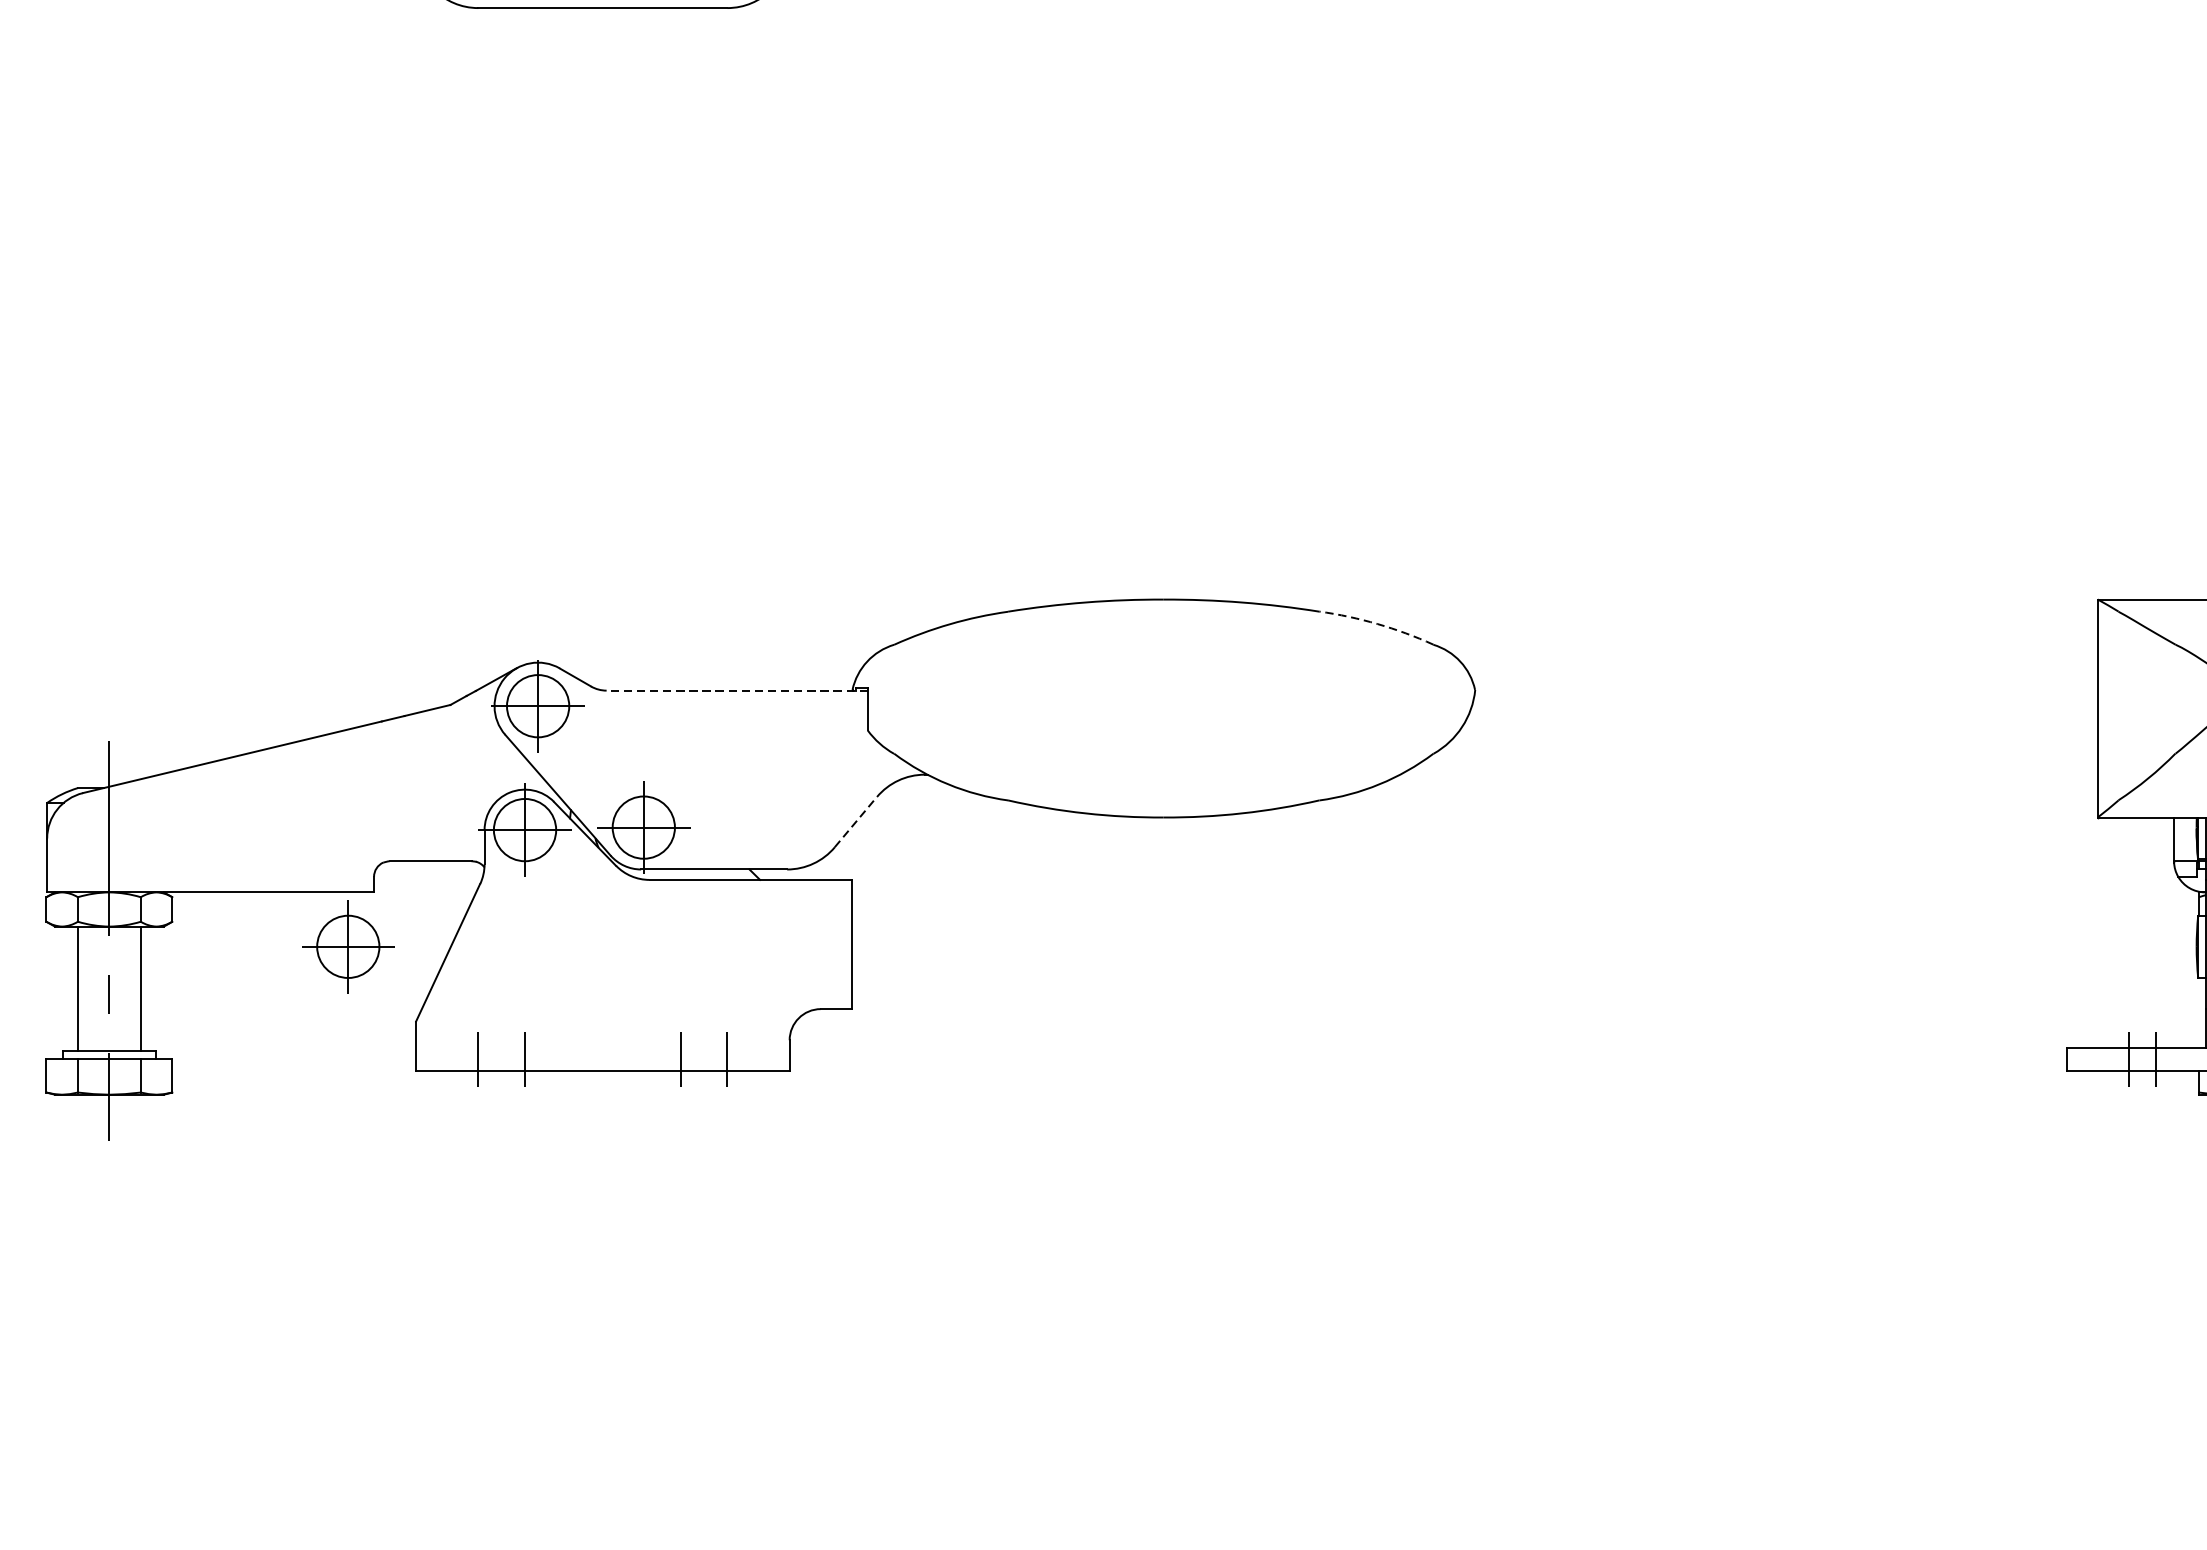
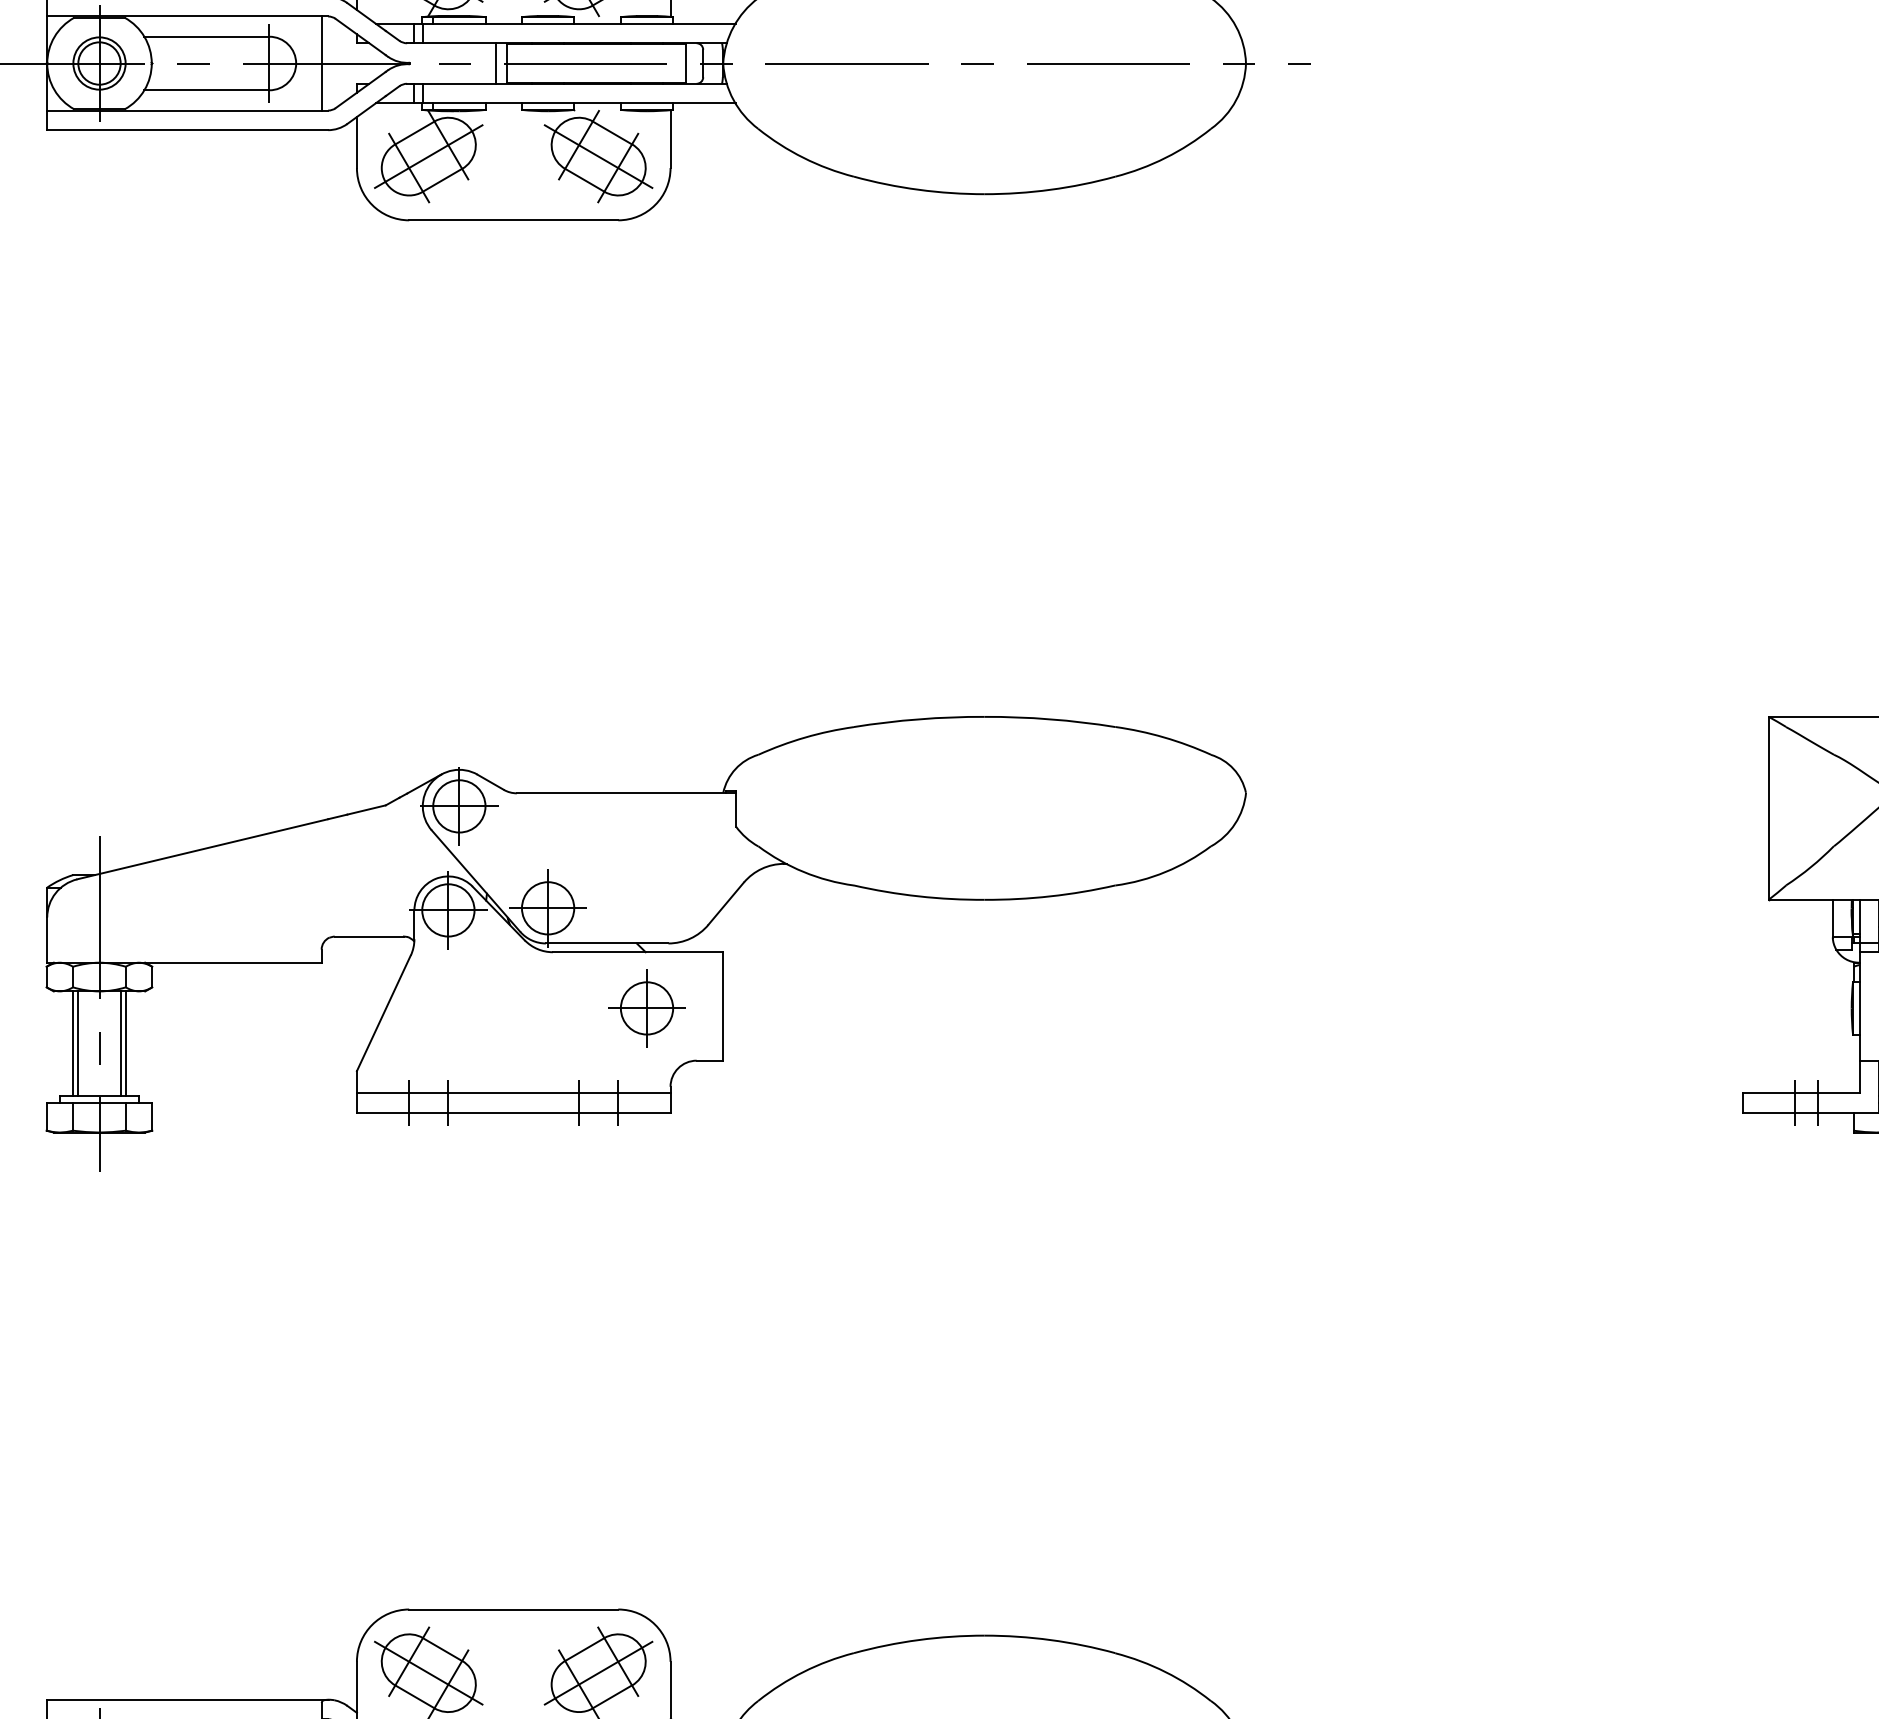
arc: (1378, 624) -> (1164, 737), dashed -> solid
line: (737, 690) -> (626, 793), dashed -> solid
line: (856, 821) -> (726, 903), dashed -> solid
part: (347, 946) -> (646, 1008), moved
line: (84, 988) -> (78, 1043), added
line: (134, 988) -> (120, 1043), added
line: (602, 1048) -> (513, 1093), added

